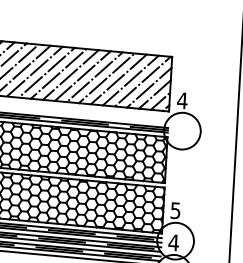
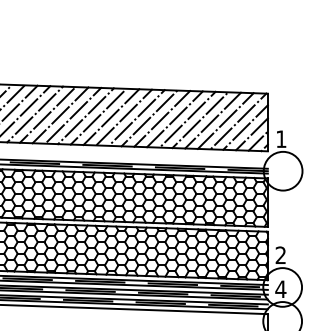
text: (181, 100) -> (280, 138), 4 -> 1
text: (175, 210) -> (280, 255), 5 -> 2

